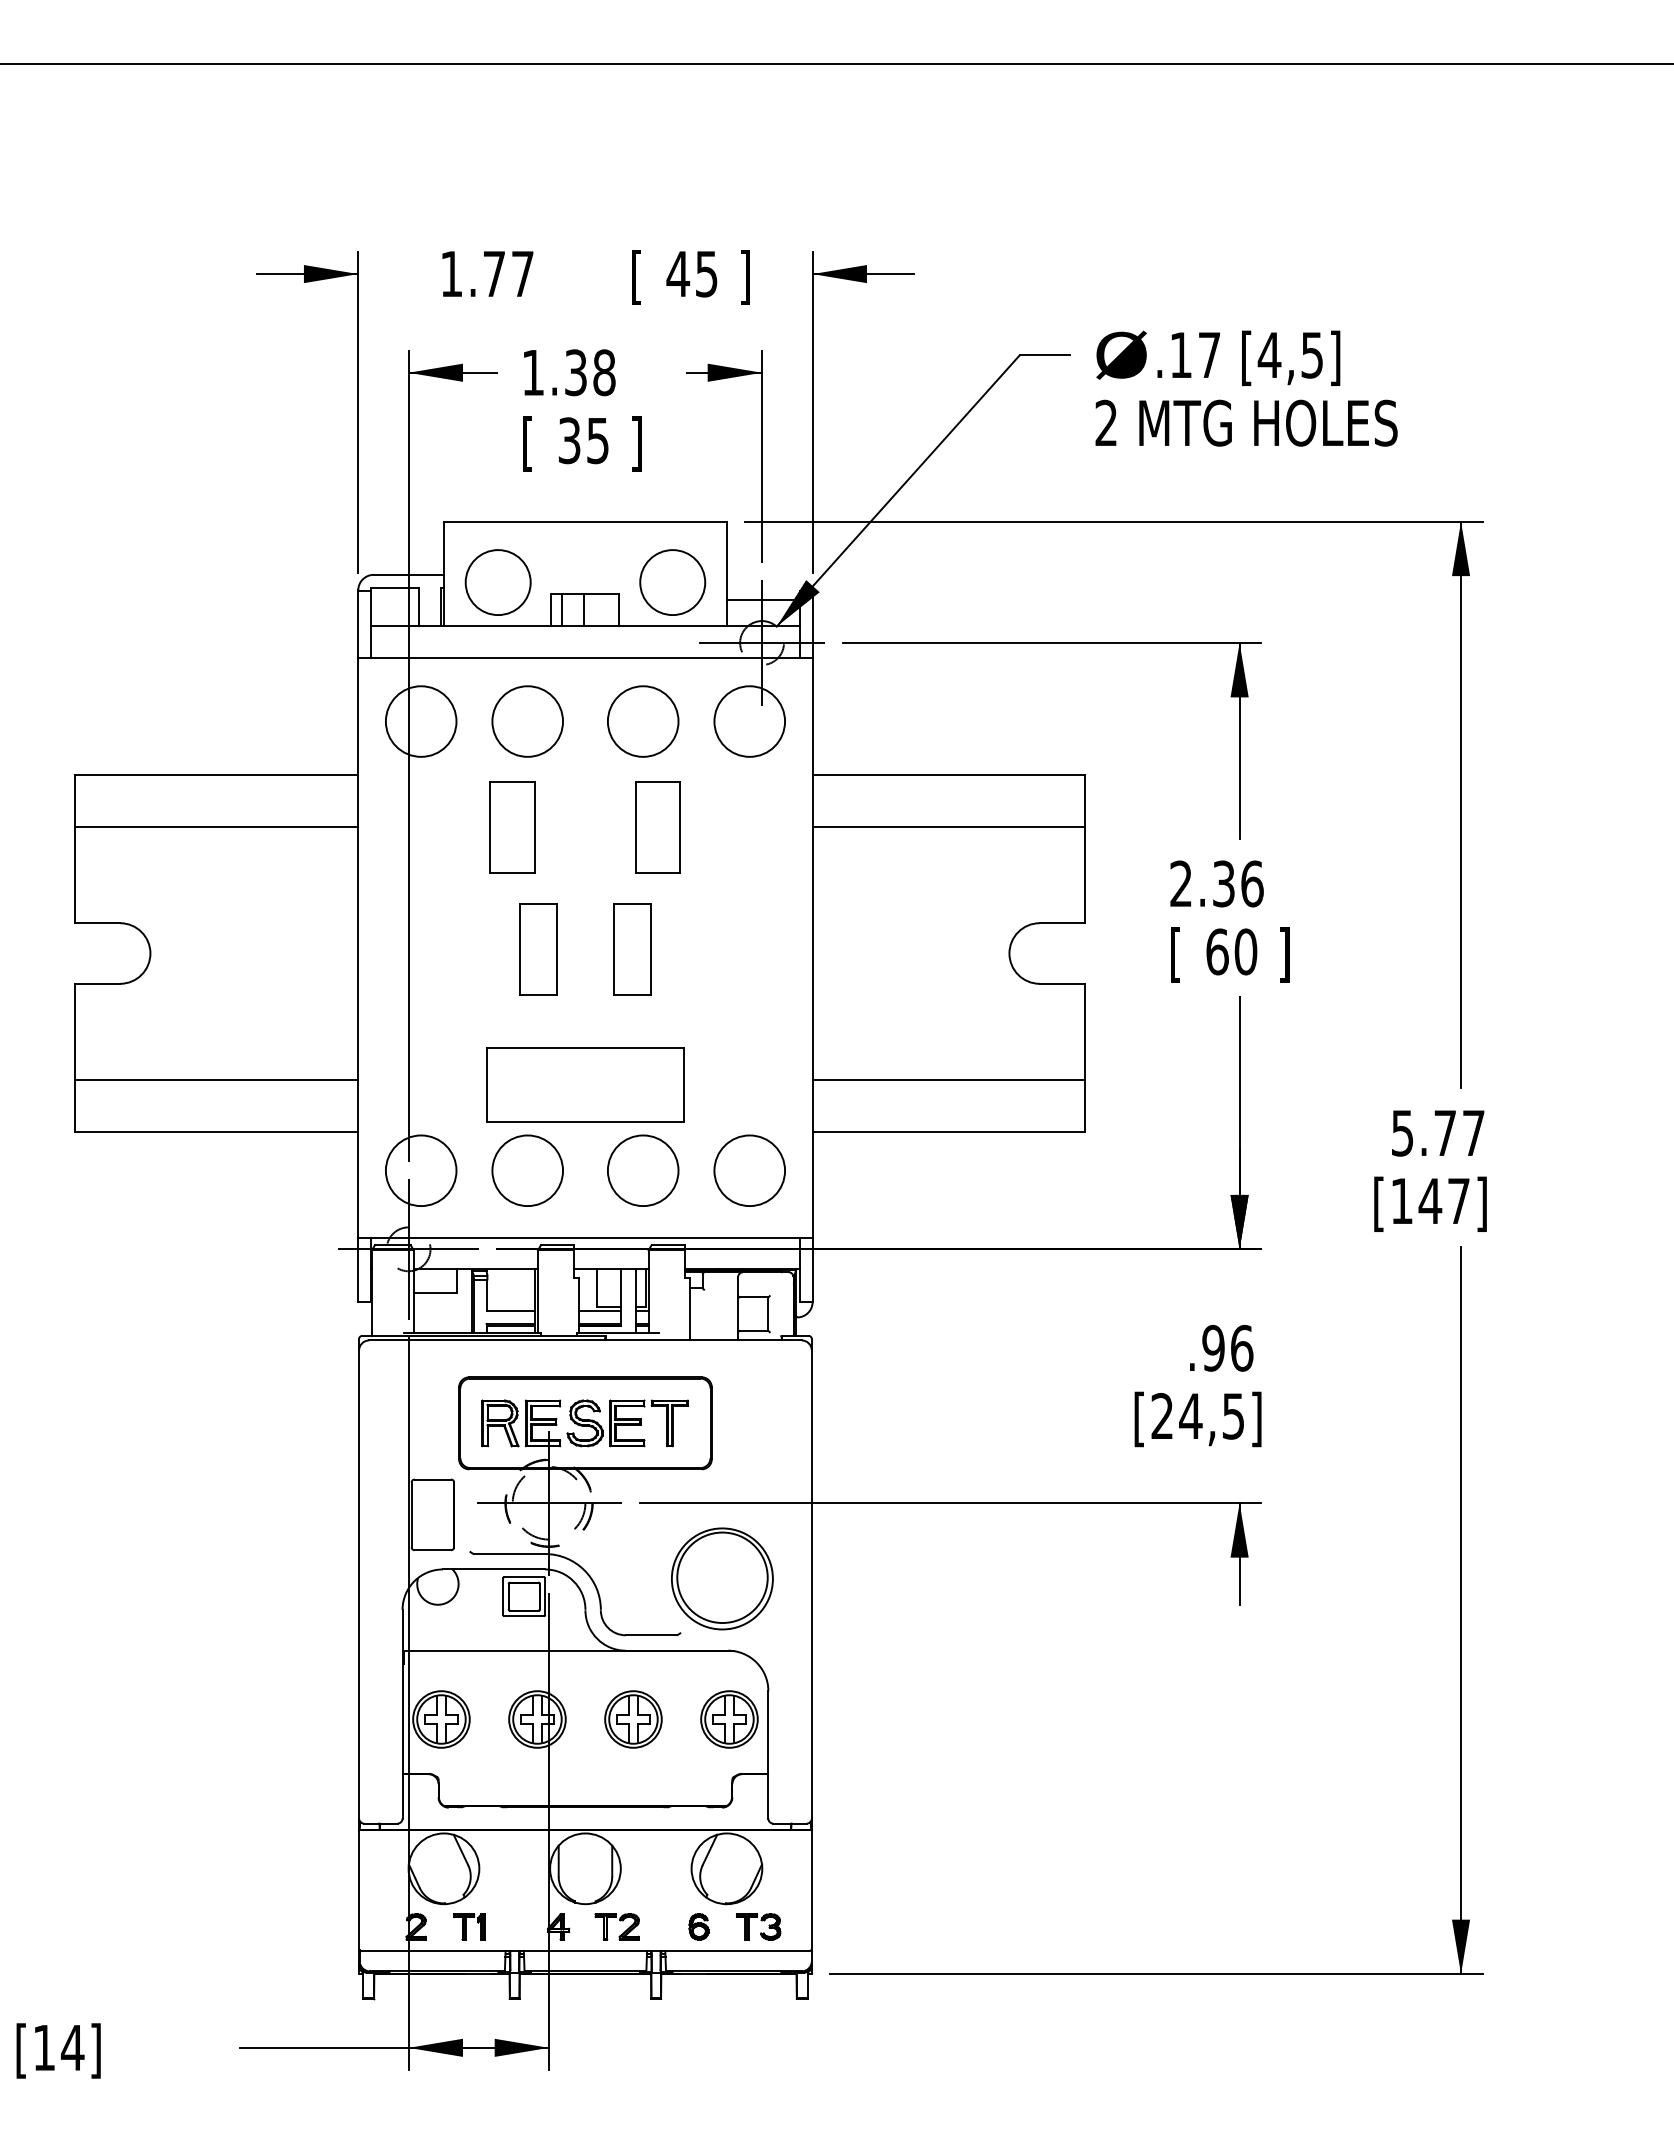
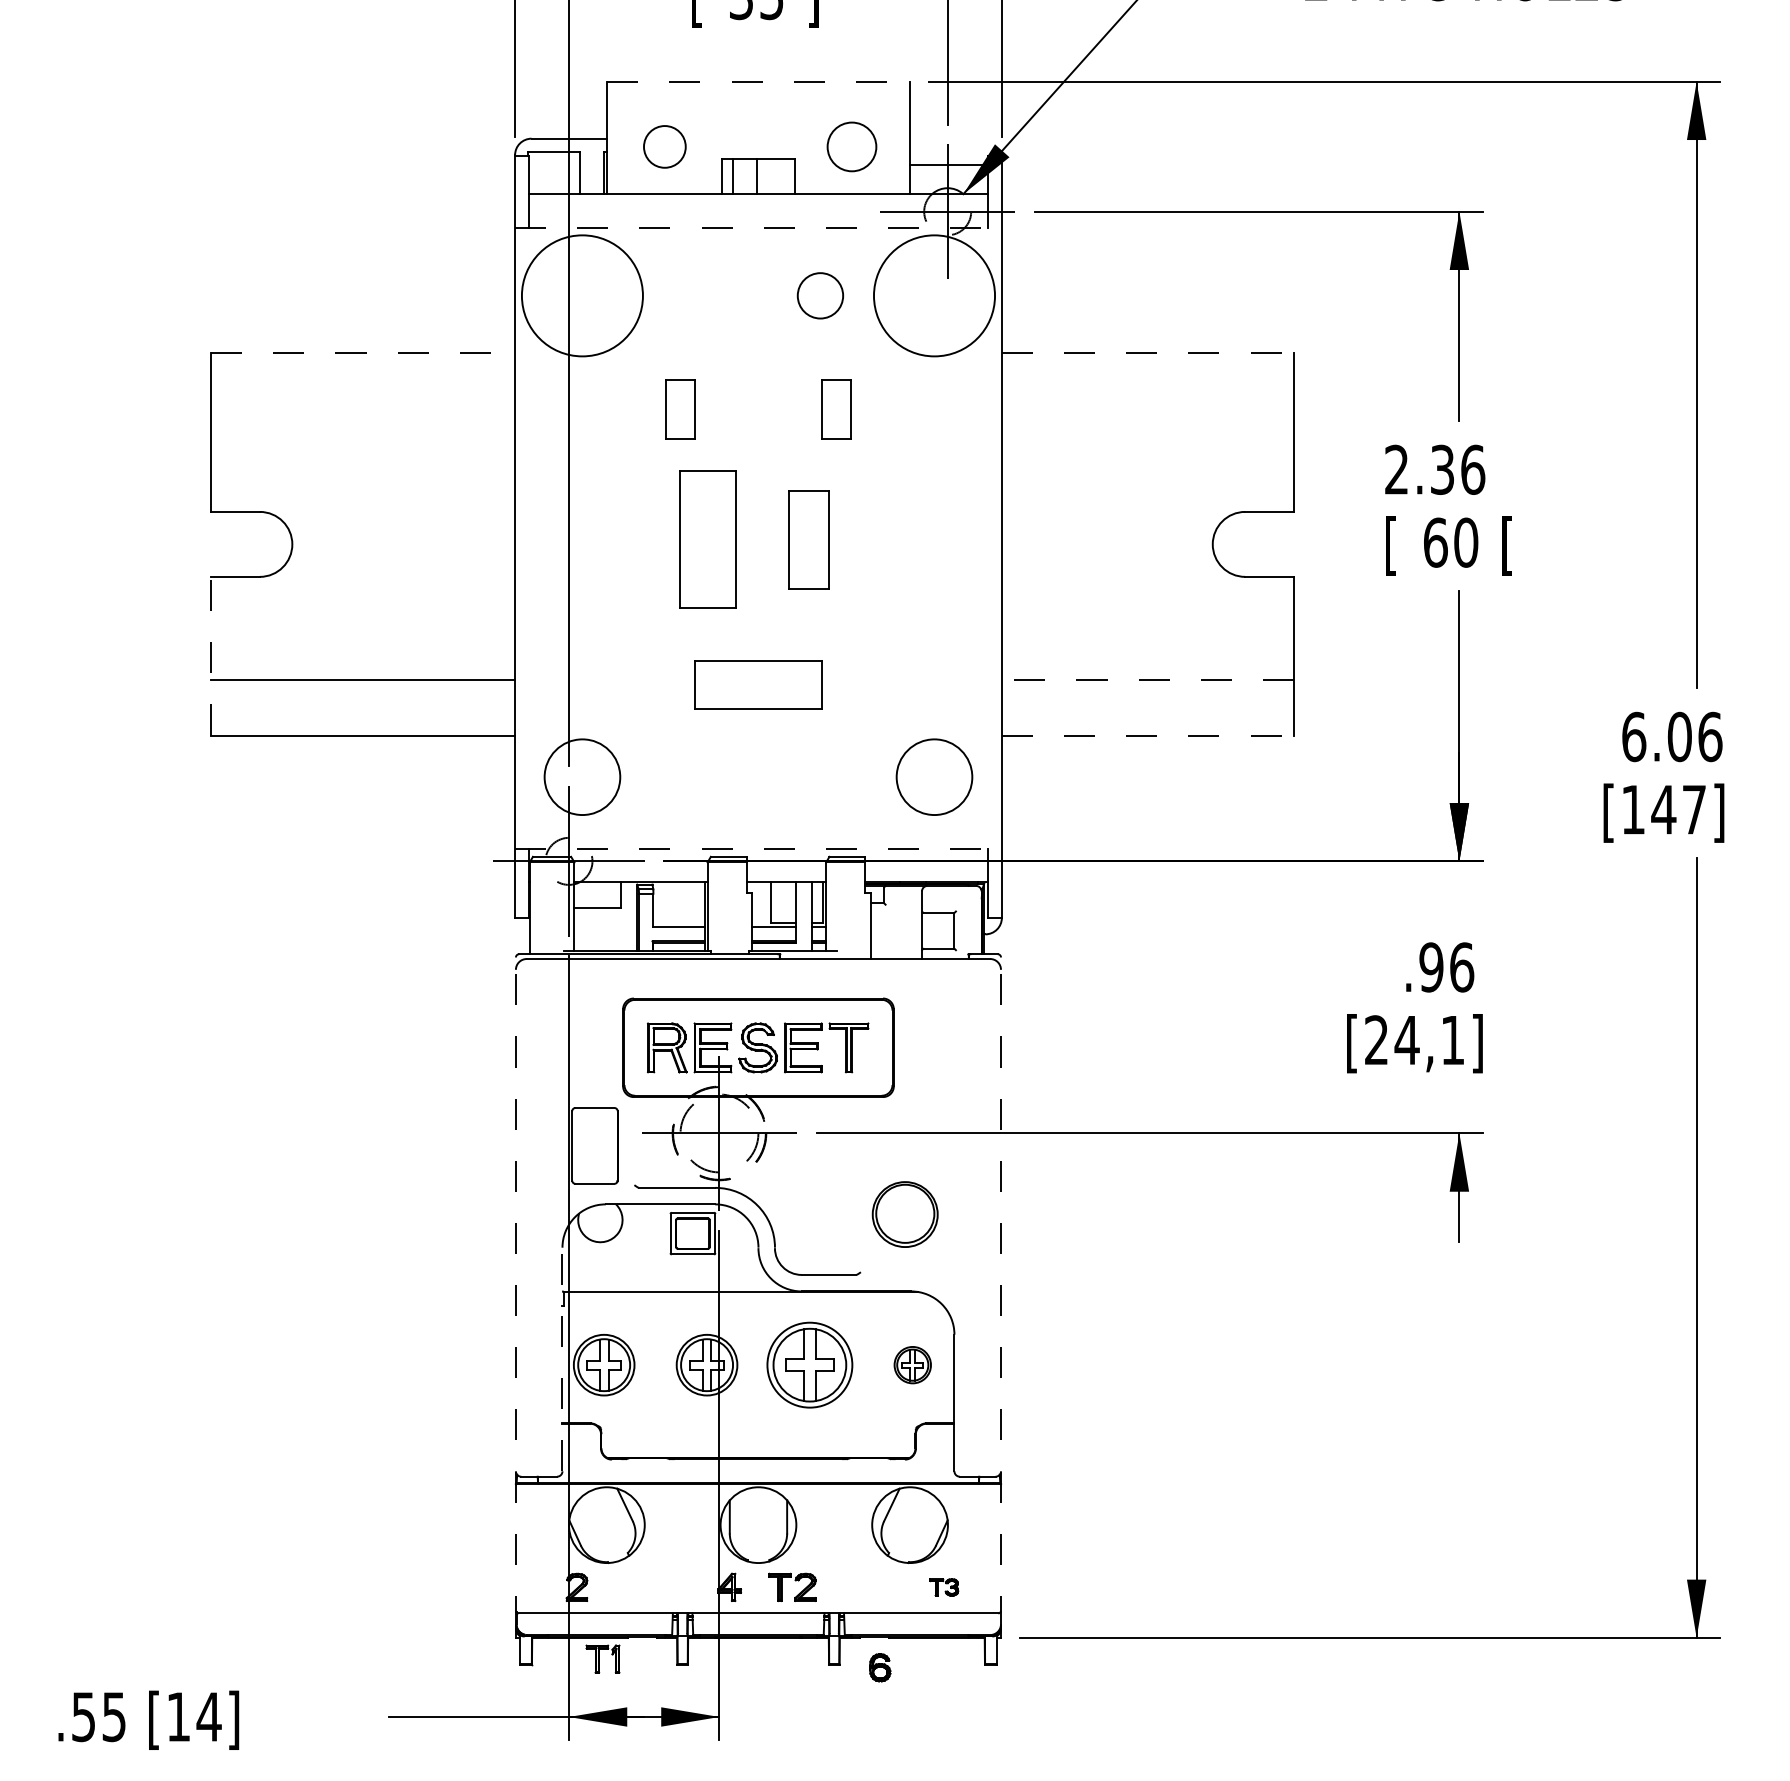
line: (585, 521) -> (758, 81), solid -> dashed
circle: (497, 582) -> (664, 146), size x0.6
circle: (672, 582) -> (851, 146), size x0.7
line: (585, 658) -> (758, 228), solid -> dashed
circle: (420, 721) -> (581, 295), size x1.6
circle: (527, 721) -> (696, 295), removed
circle: (643, 721) -> (820, 295), size x0.6
circle: (749, 721) -> (934, 295), size x1.6
line: (216, 775) -> (363, 353), solid -> dashed
line: (949, 775) -> (1148, 353), solid -> dashed
line: (216, 827) -> (363, 409), removed
part: (512, 827) -> (680, 409), size x0.6
part: (657, 827) -> (835, 409), size x0.6
line: (948, 827) -> (1147, 409), removed
part: (538, 949) -> (708, 540), size x1.4
text: (1284, 954) -> (1507, 545), ] -> [
line: (74, 1057) -> (210, 655), solid -> dashed
line: (948, 1079) -> (1147, 679), solid -> dashed
part: (585, 1084) -> (758, 684), size x0.6
line: (949, 1131) -> (1148, 735), solid -> dashed
text: (1438, 1132) -> (1672, 736), 5.77 -> 6.06
circle: (527, 1170) -> (696, 776), removed
circle: (643, 1170) -> (820, 776), removed
line: (585, 1237) -> (758, 848), solid -> dashed
text: (1232, 1416) -> (1451, 1040), [24,5] -> [24,1]
part: (722, 1578) -> (905, 1214), size x0.6
line: (359, 1650) -> (516, 1291), solid -> dashed
line: (811, 1650) -> (1000, 1291), solid -> dashed
line: (402, 1713) -> (562, 1358), solid -> dashed
part: (633, 1719) -> (809, 1365), size x1.4
part: (729, 1719) -> (912, 1365), size x0.6
part: (469, 1926) -> (603, 1658), moved
part: (698, 1926) -> (879, 1667), moved
part: (758, 1926) -> (943, 1586), size x0.6

